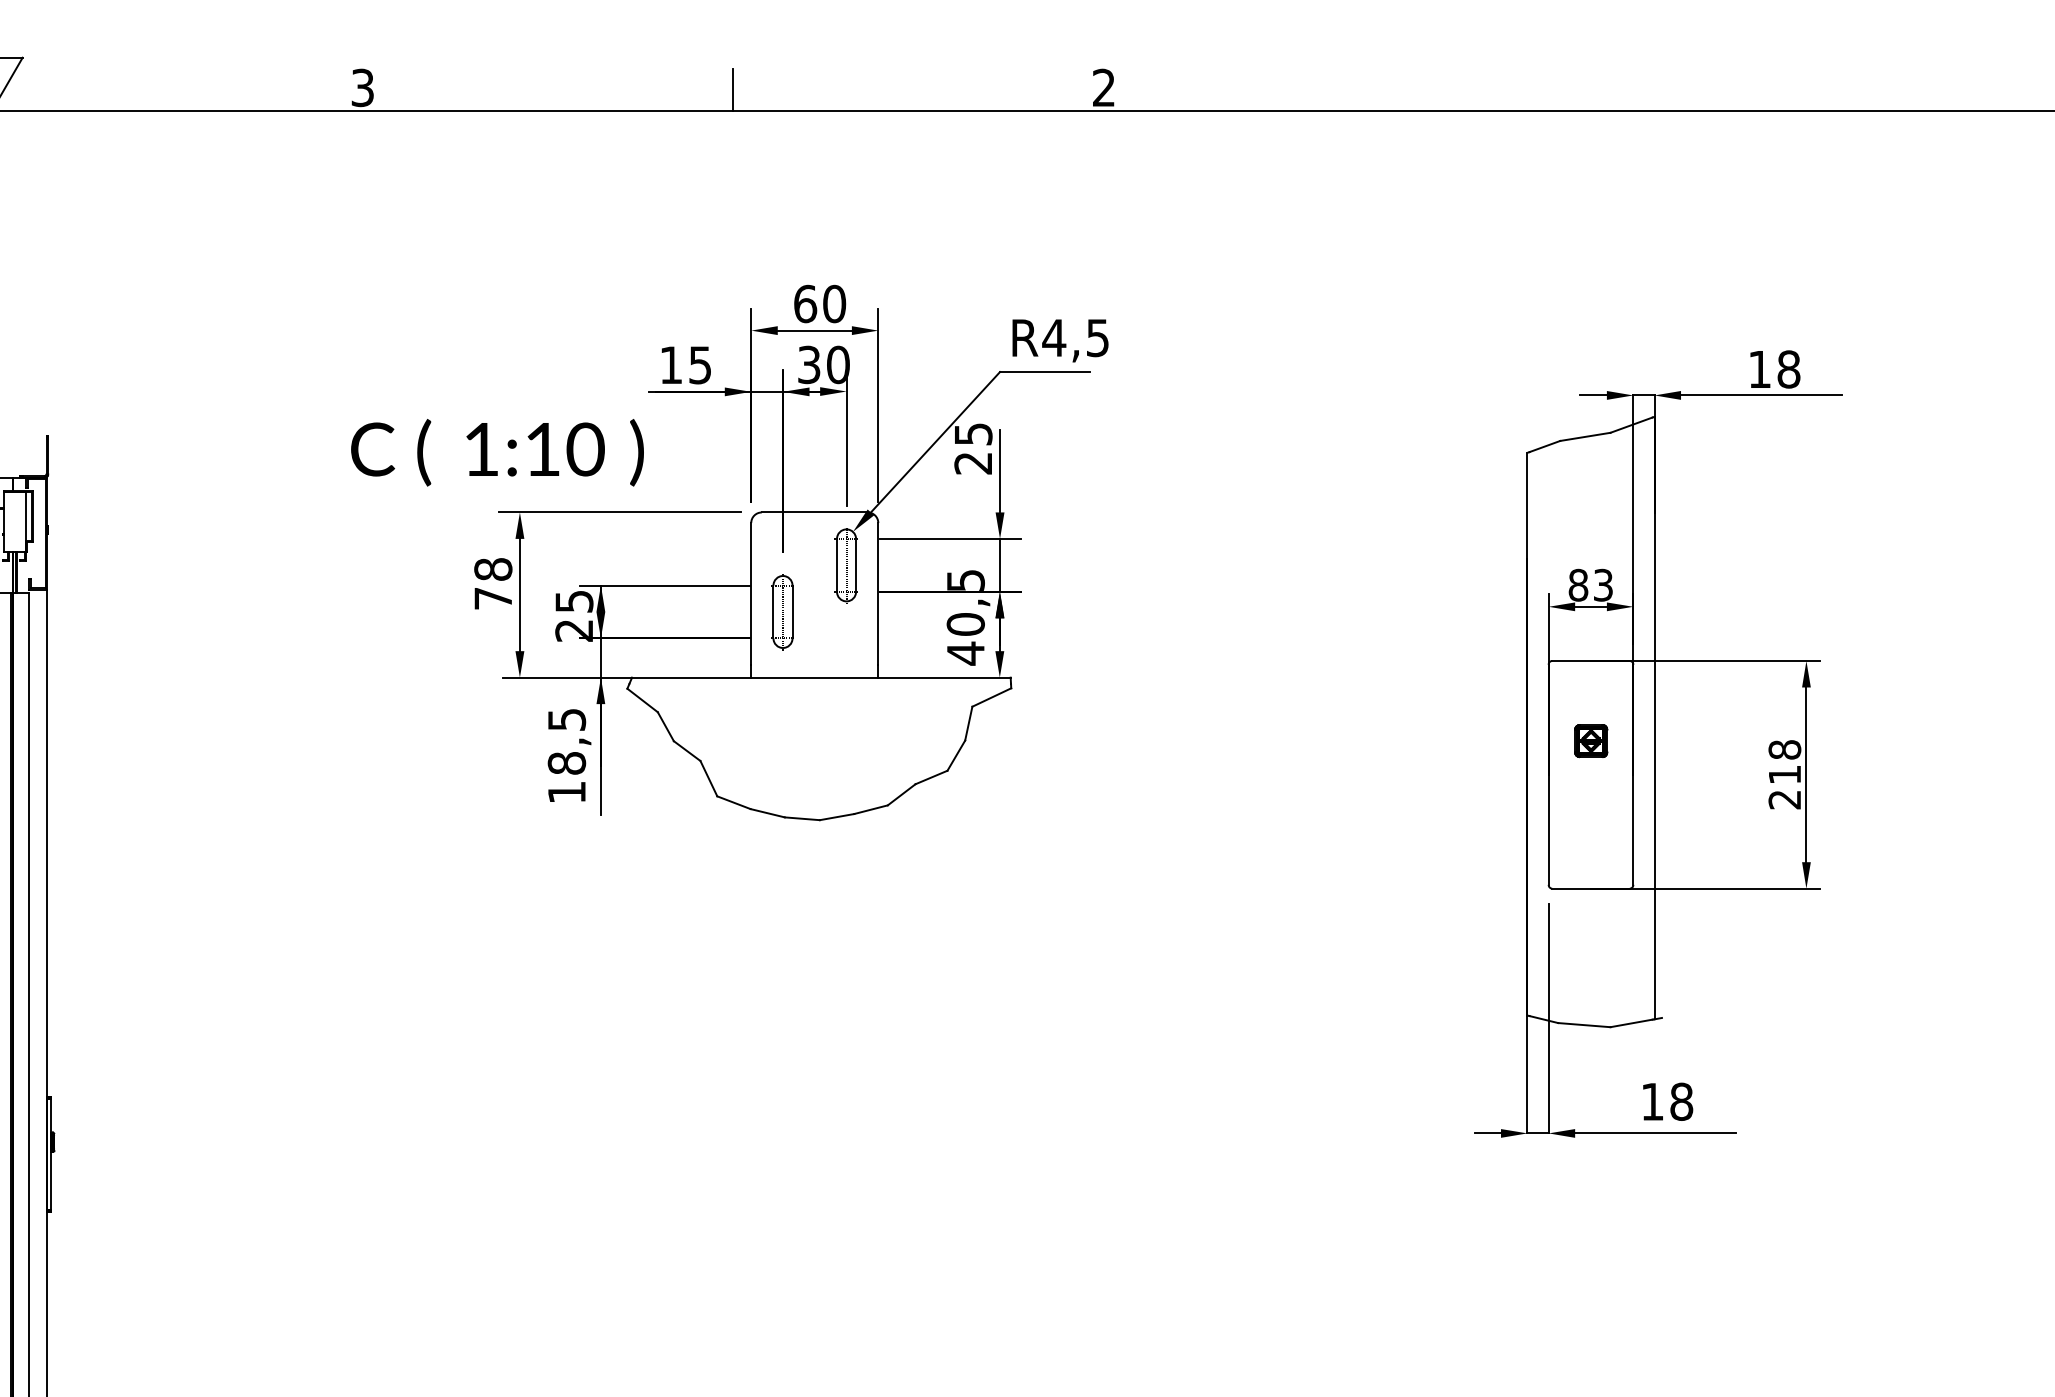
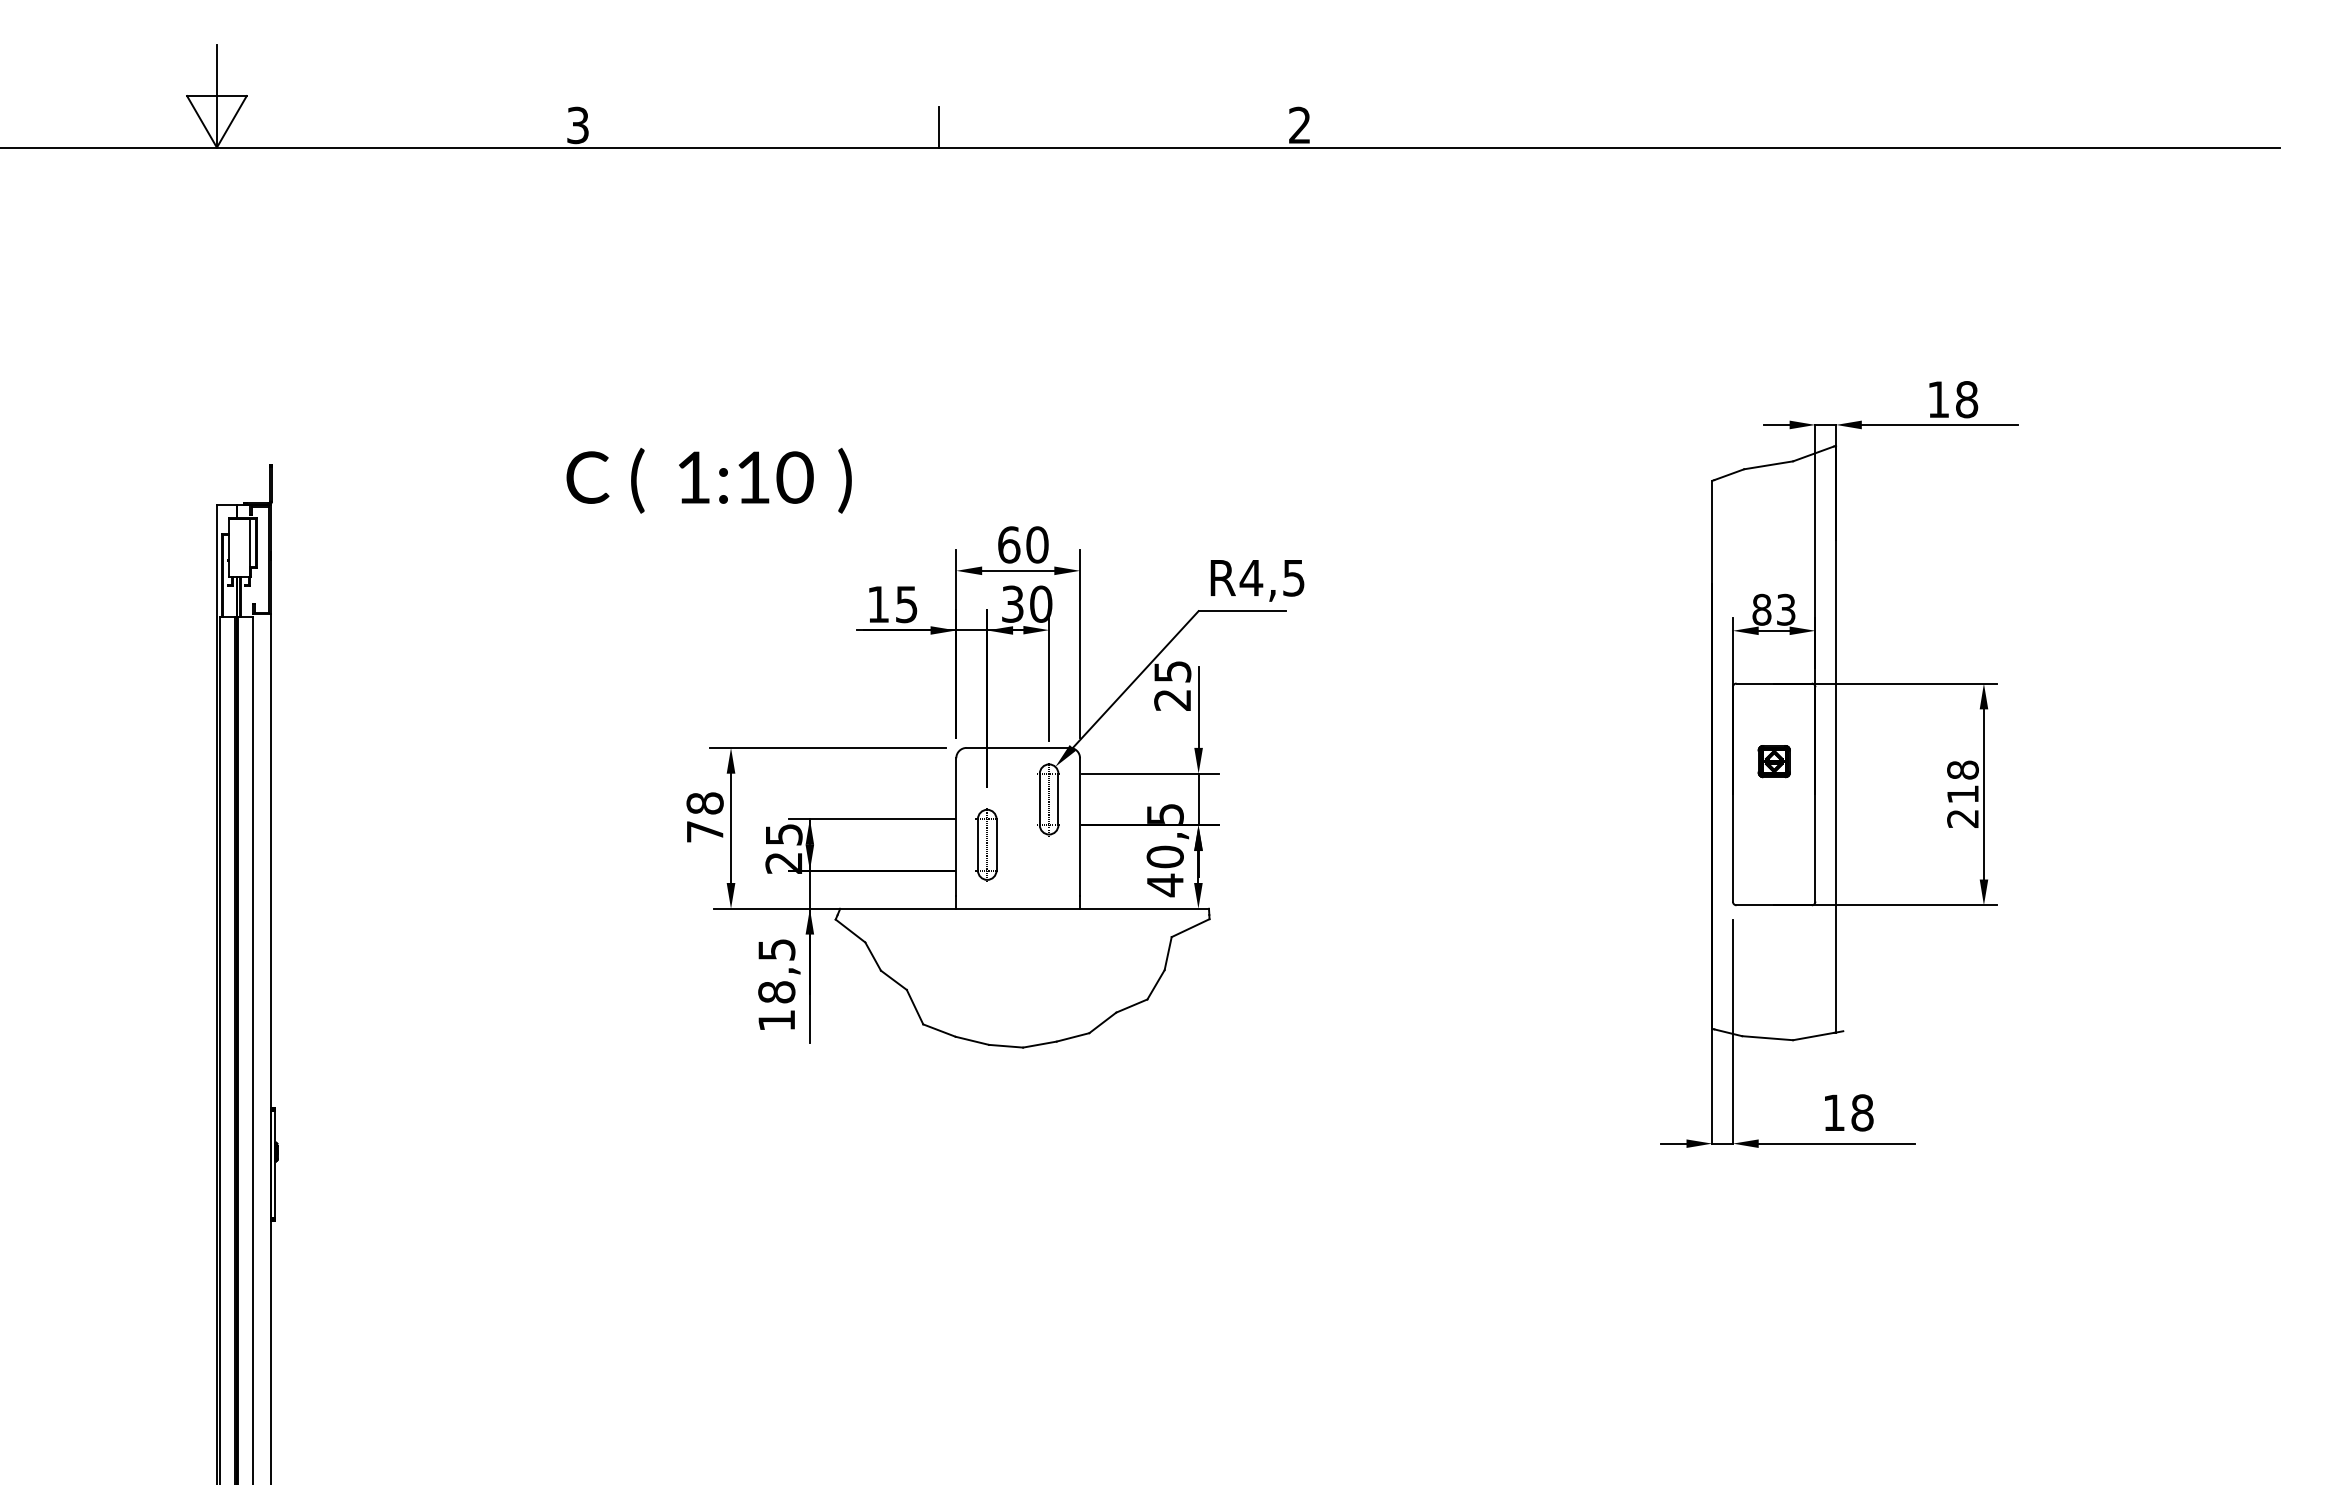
part: (791, 553) -> (995, 787), moved

